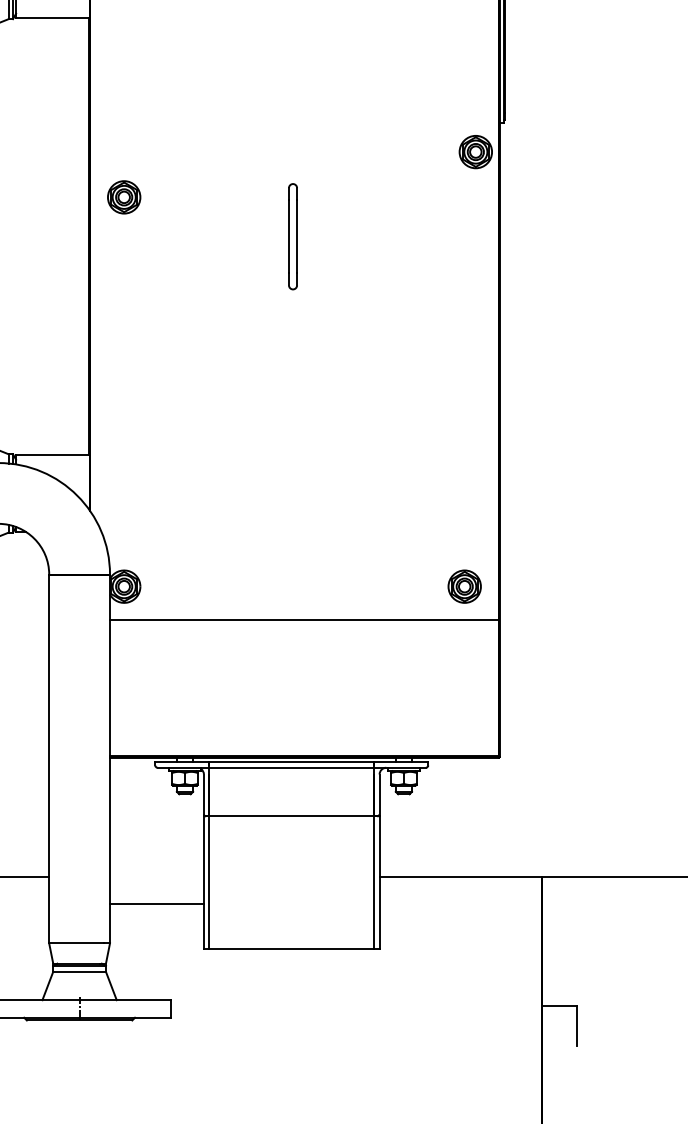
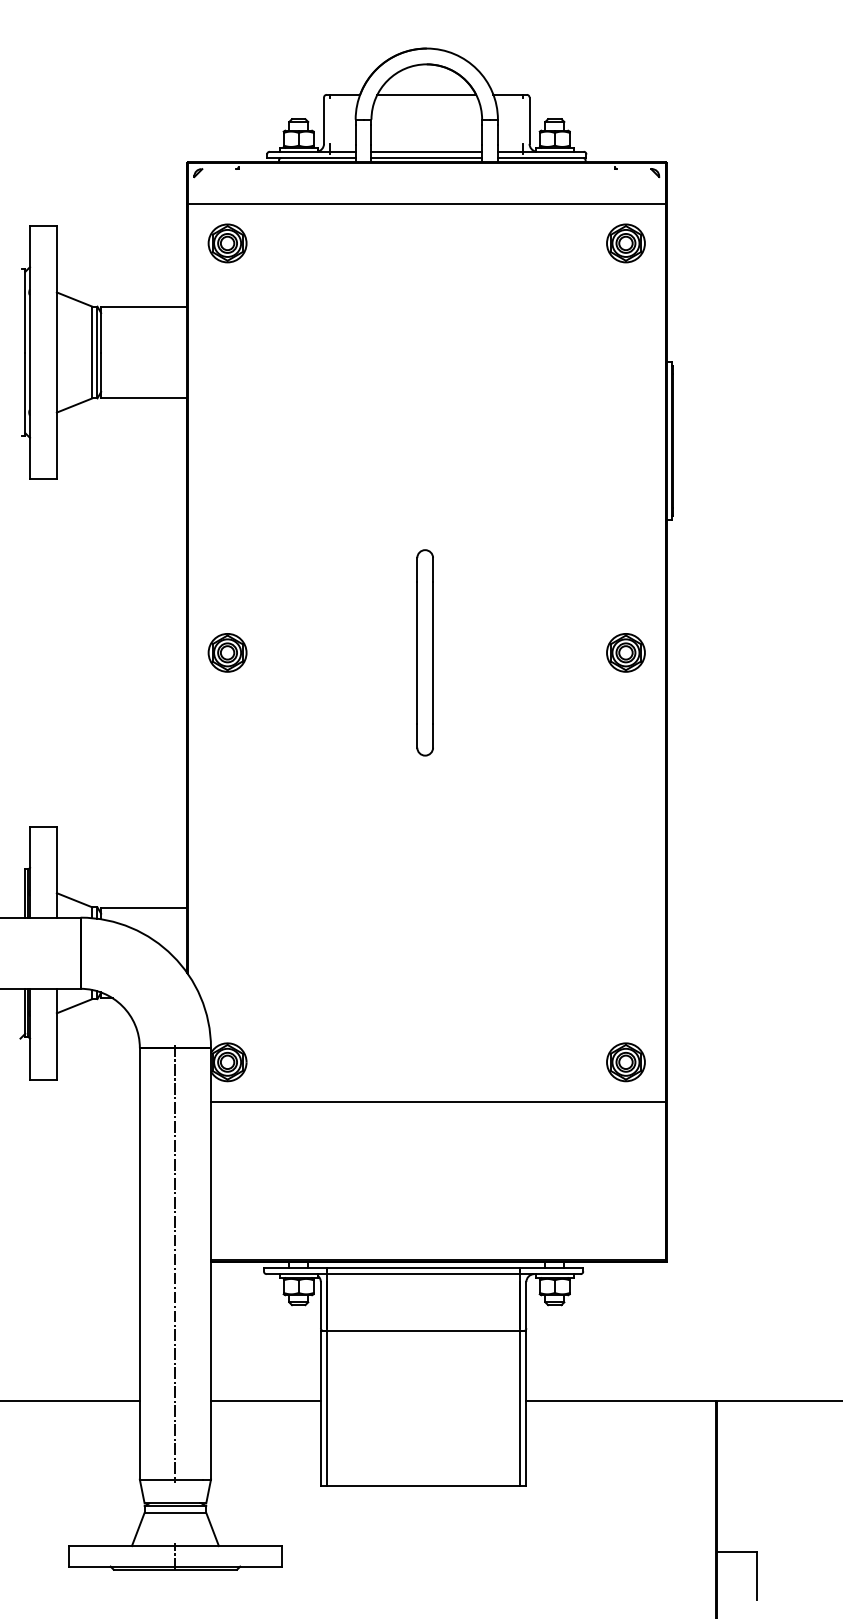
part: (475, 151) -> (625, 652), moved
part: (124, 197) -> (227, 652), moved
part: (292, 236) -> (424, 652), size x1.67
line: (79, 758) -> (175, 1263), added
line: (156, 903) -> (265, 1401), moved

